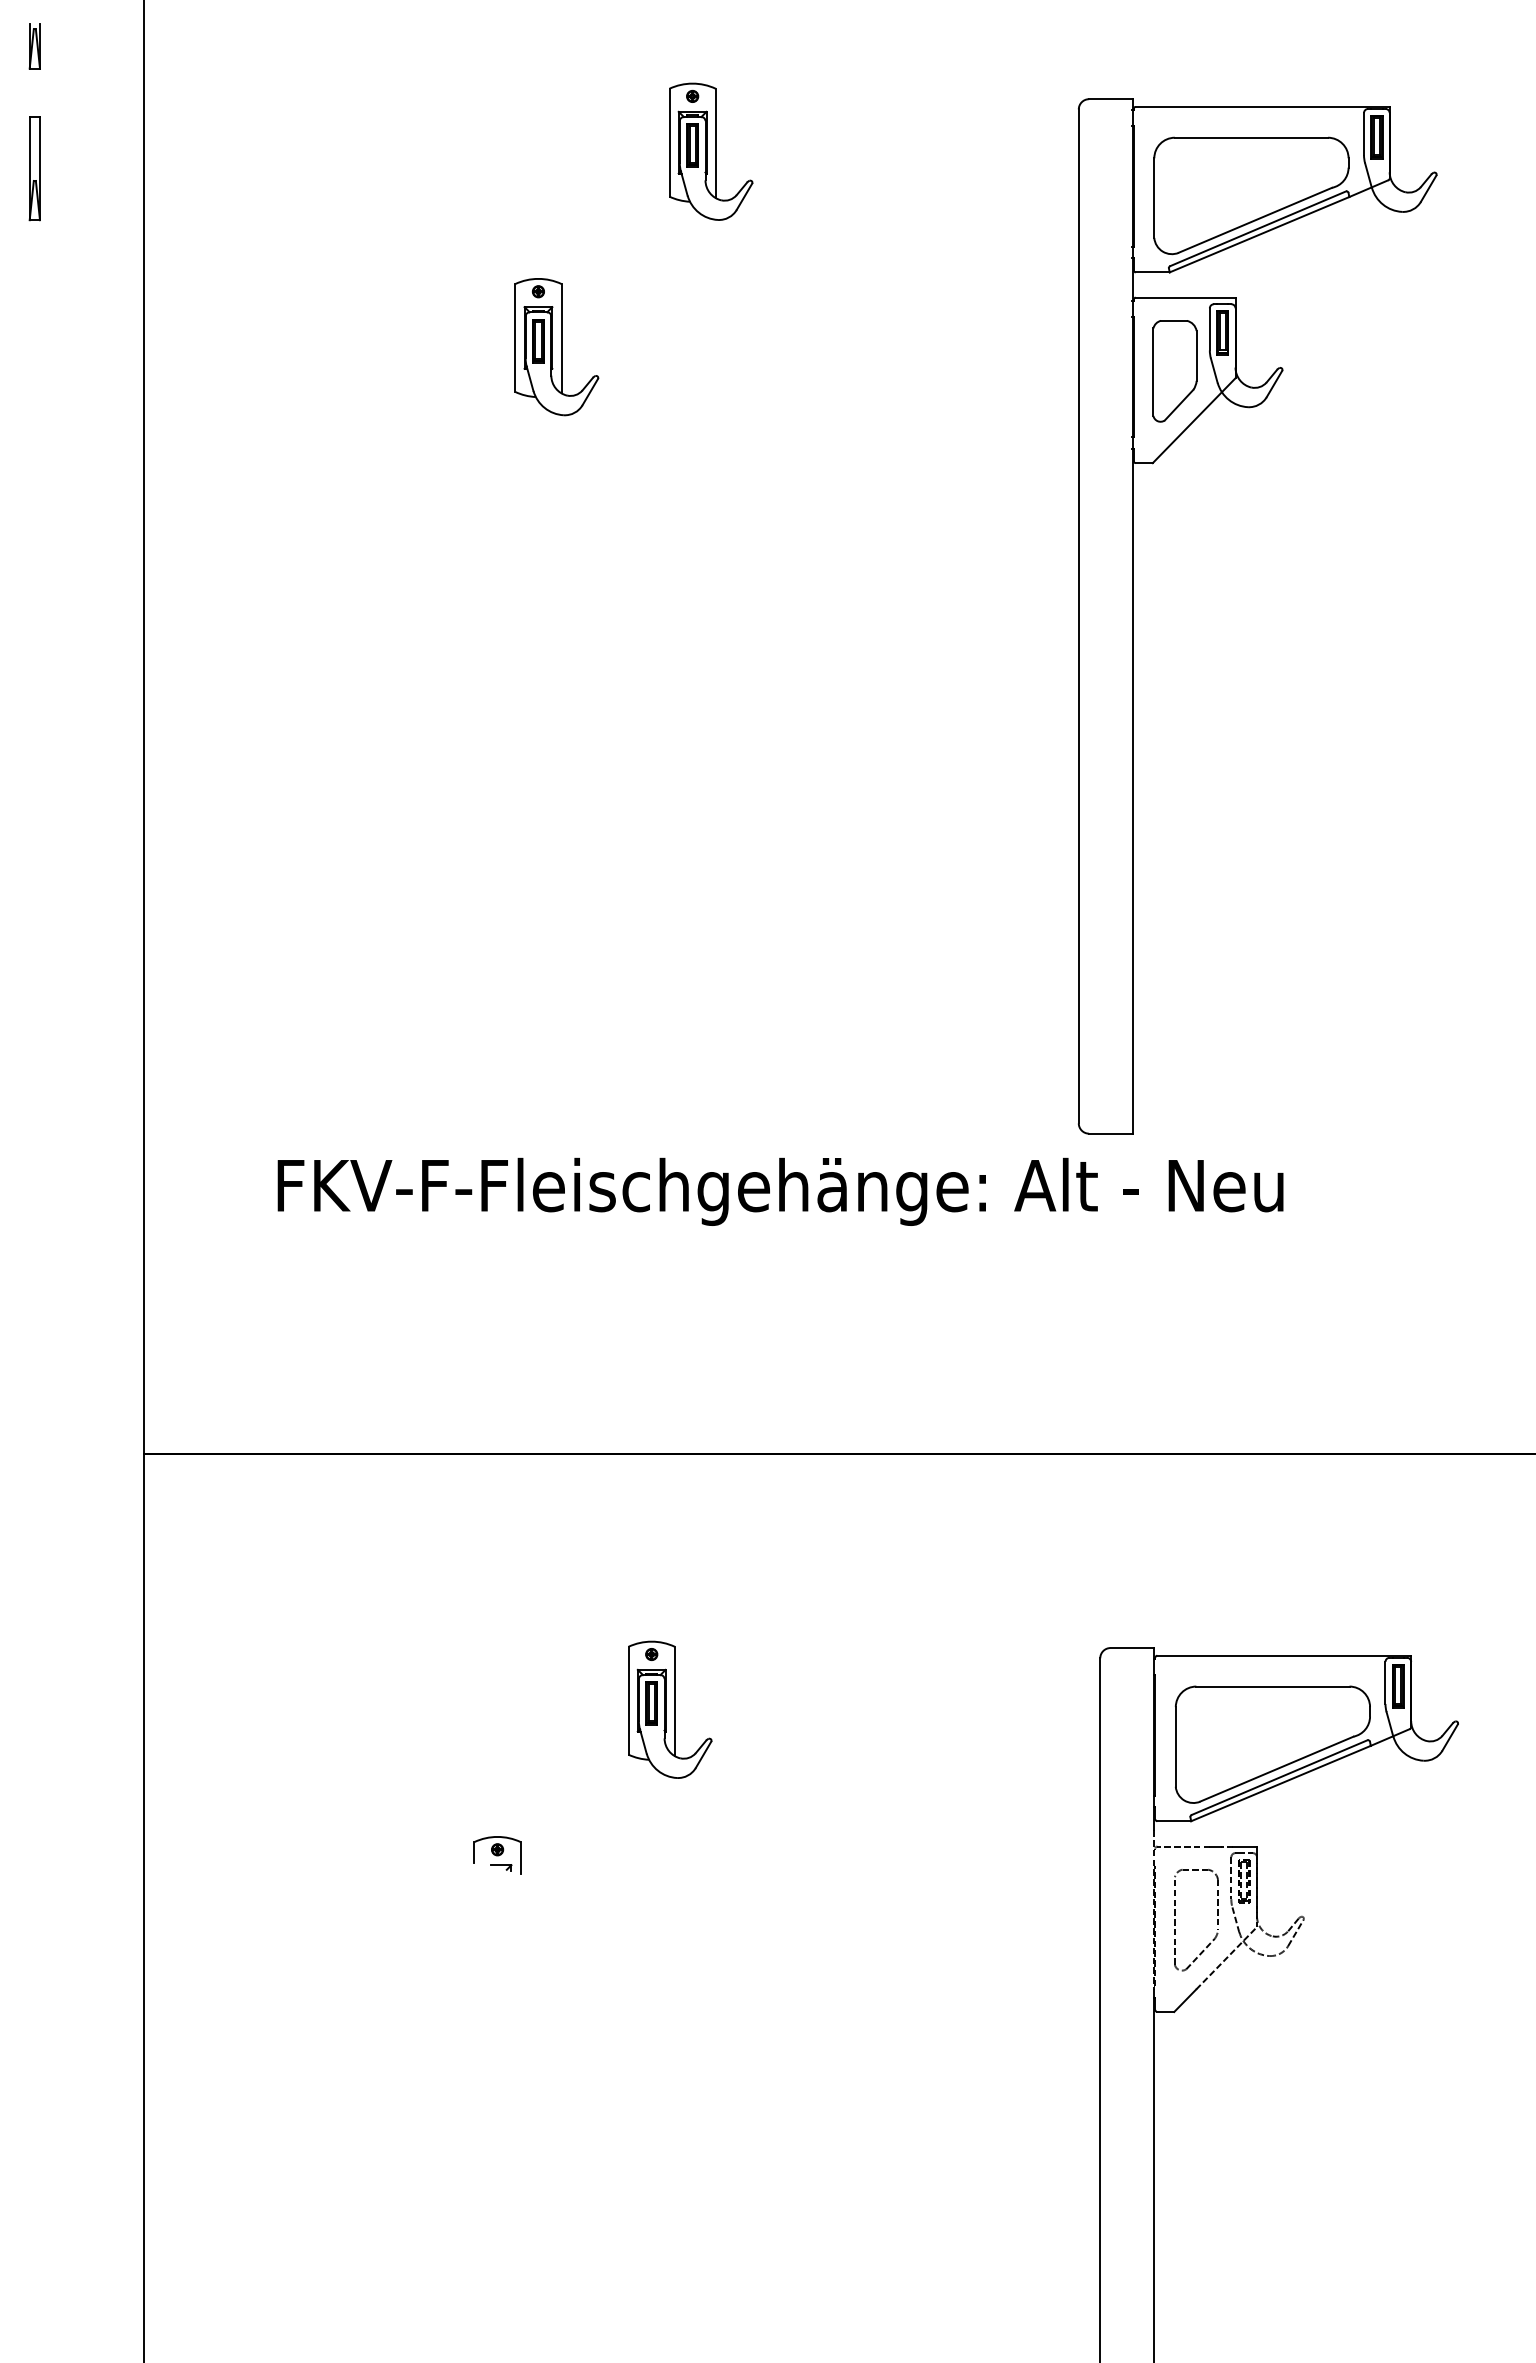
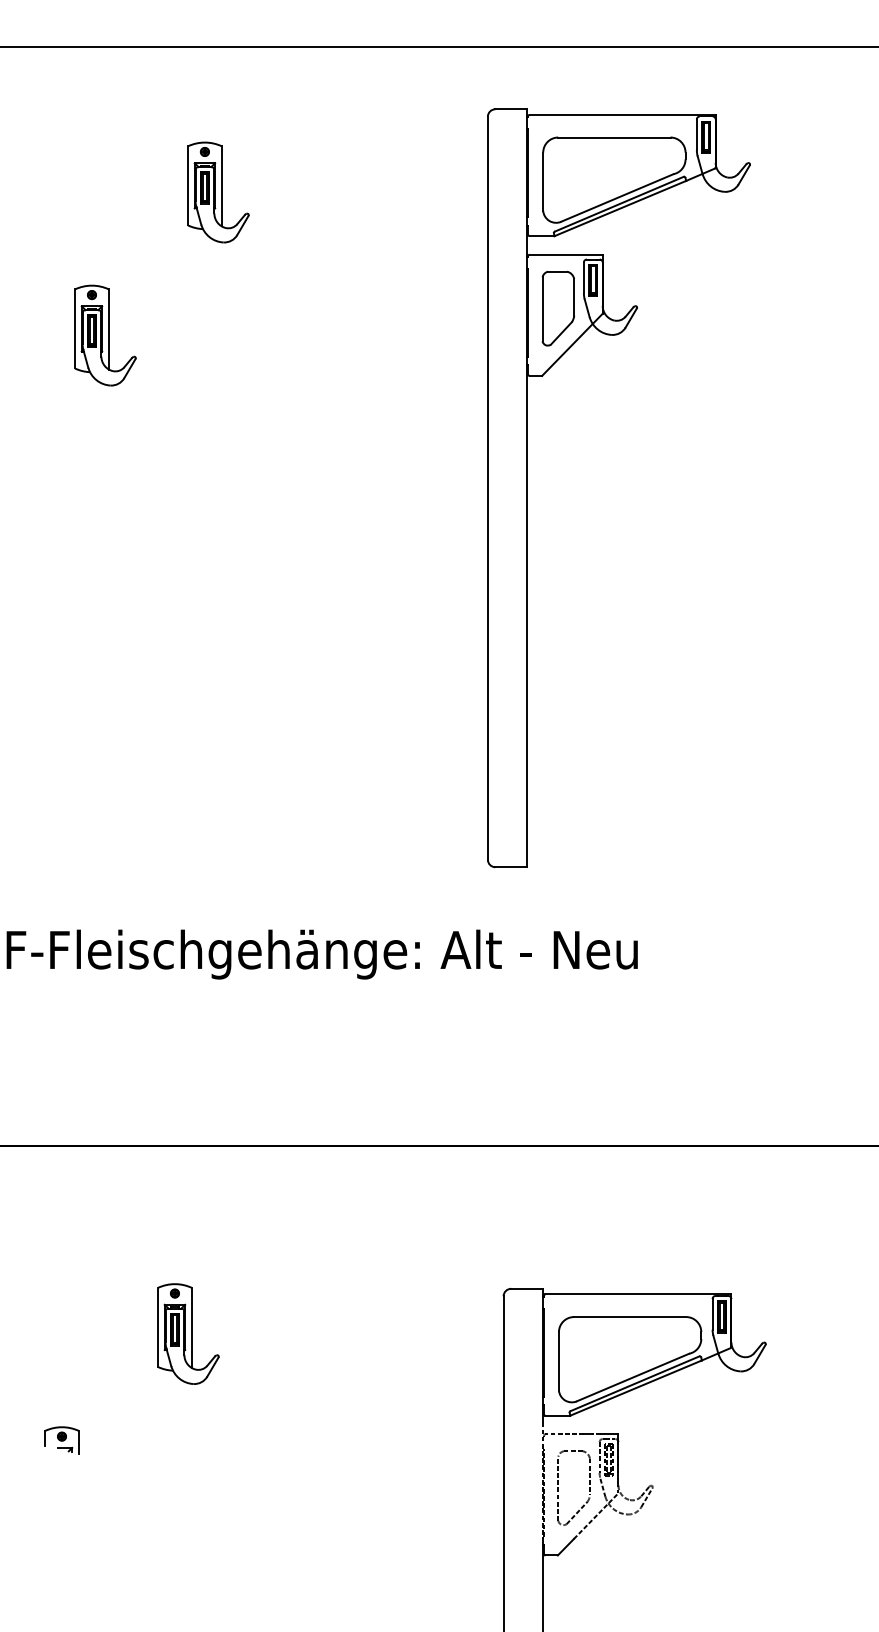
part: (1133, 616) -> (527, 488), moved

